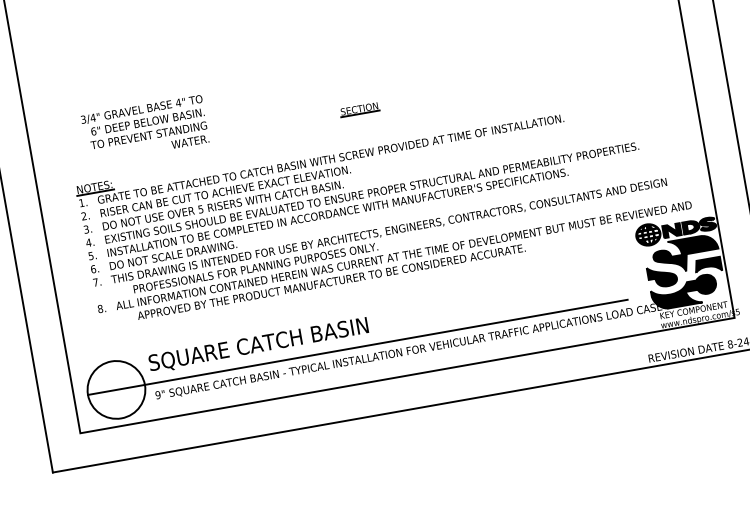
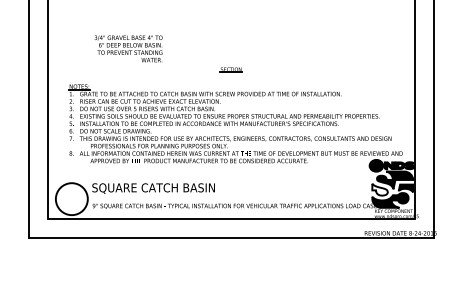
text: (144, 128) -> (128, 48), moved
fill: (661, 276) -> (379, 189), removed
line: (356, 348) -> (206, 199), removed

